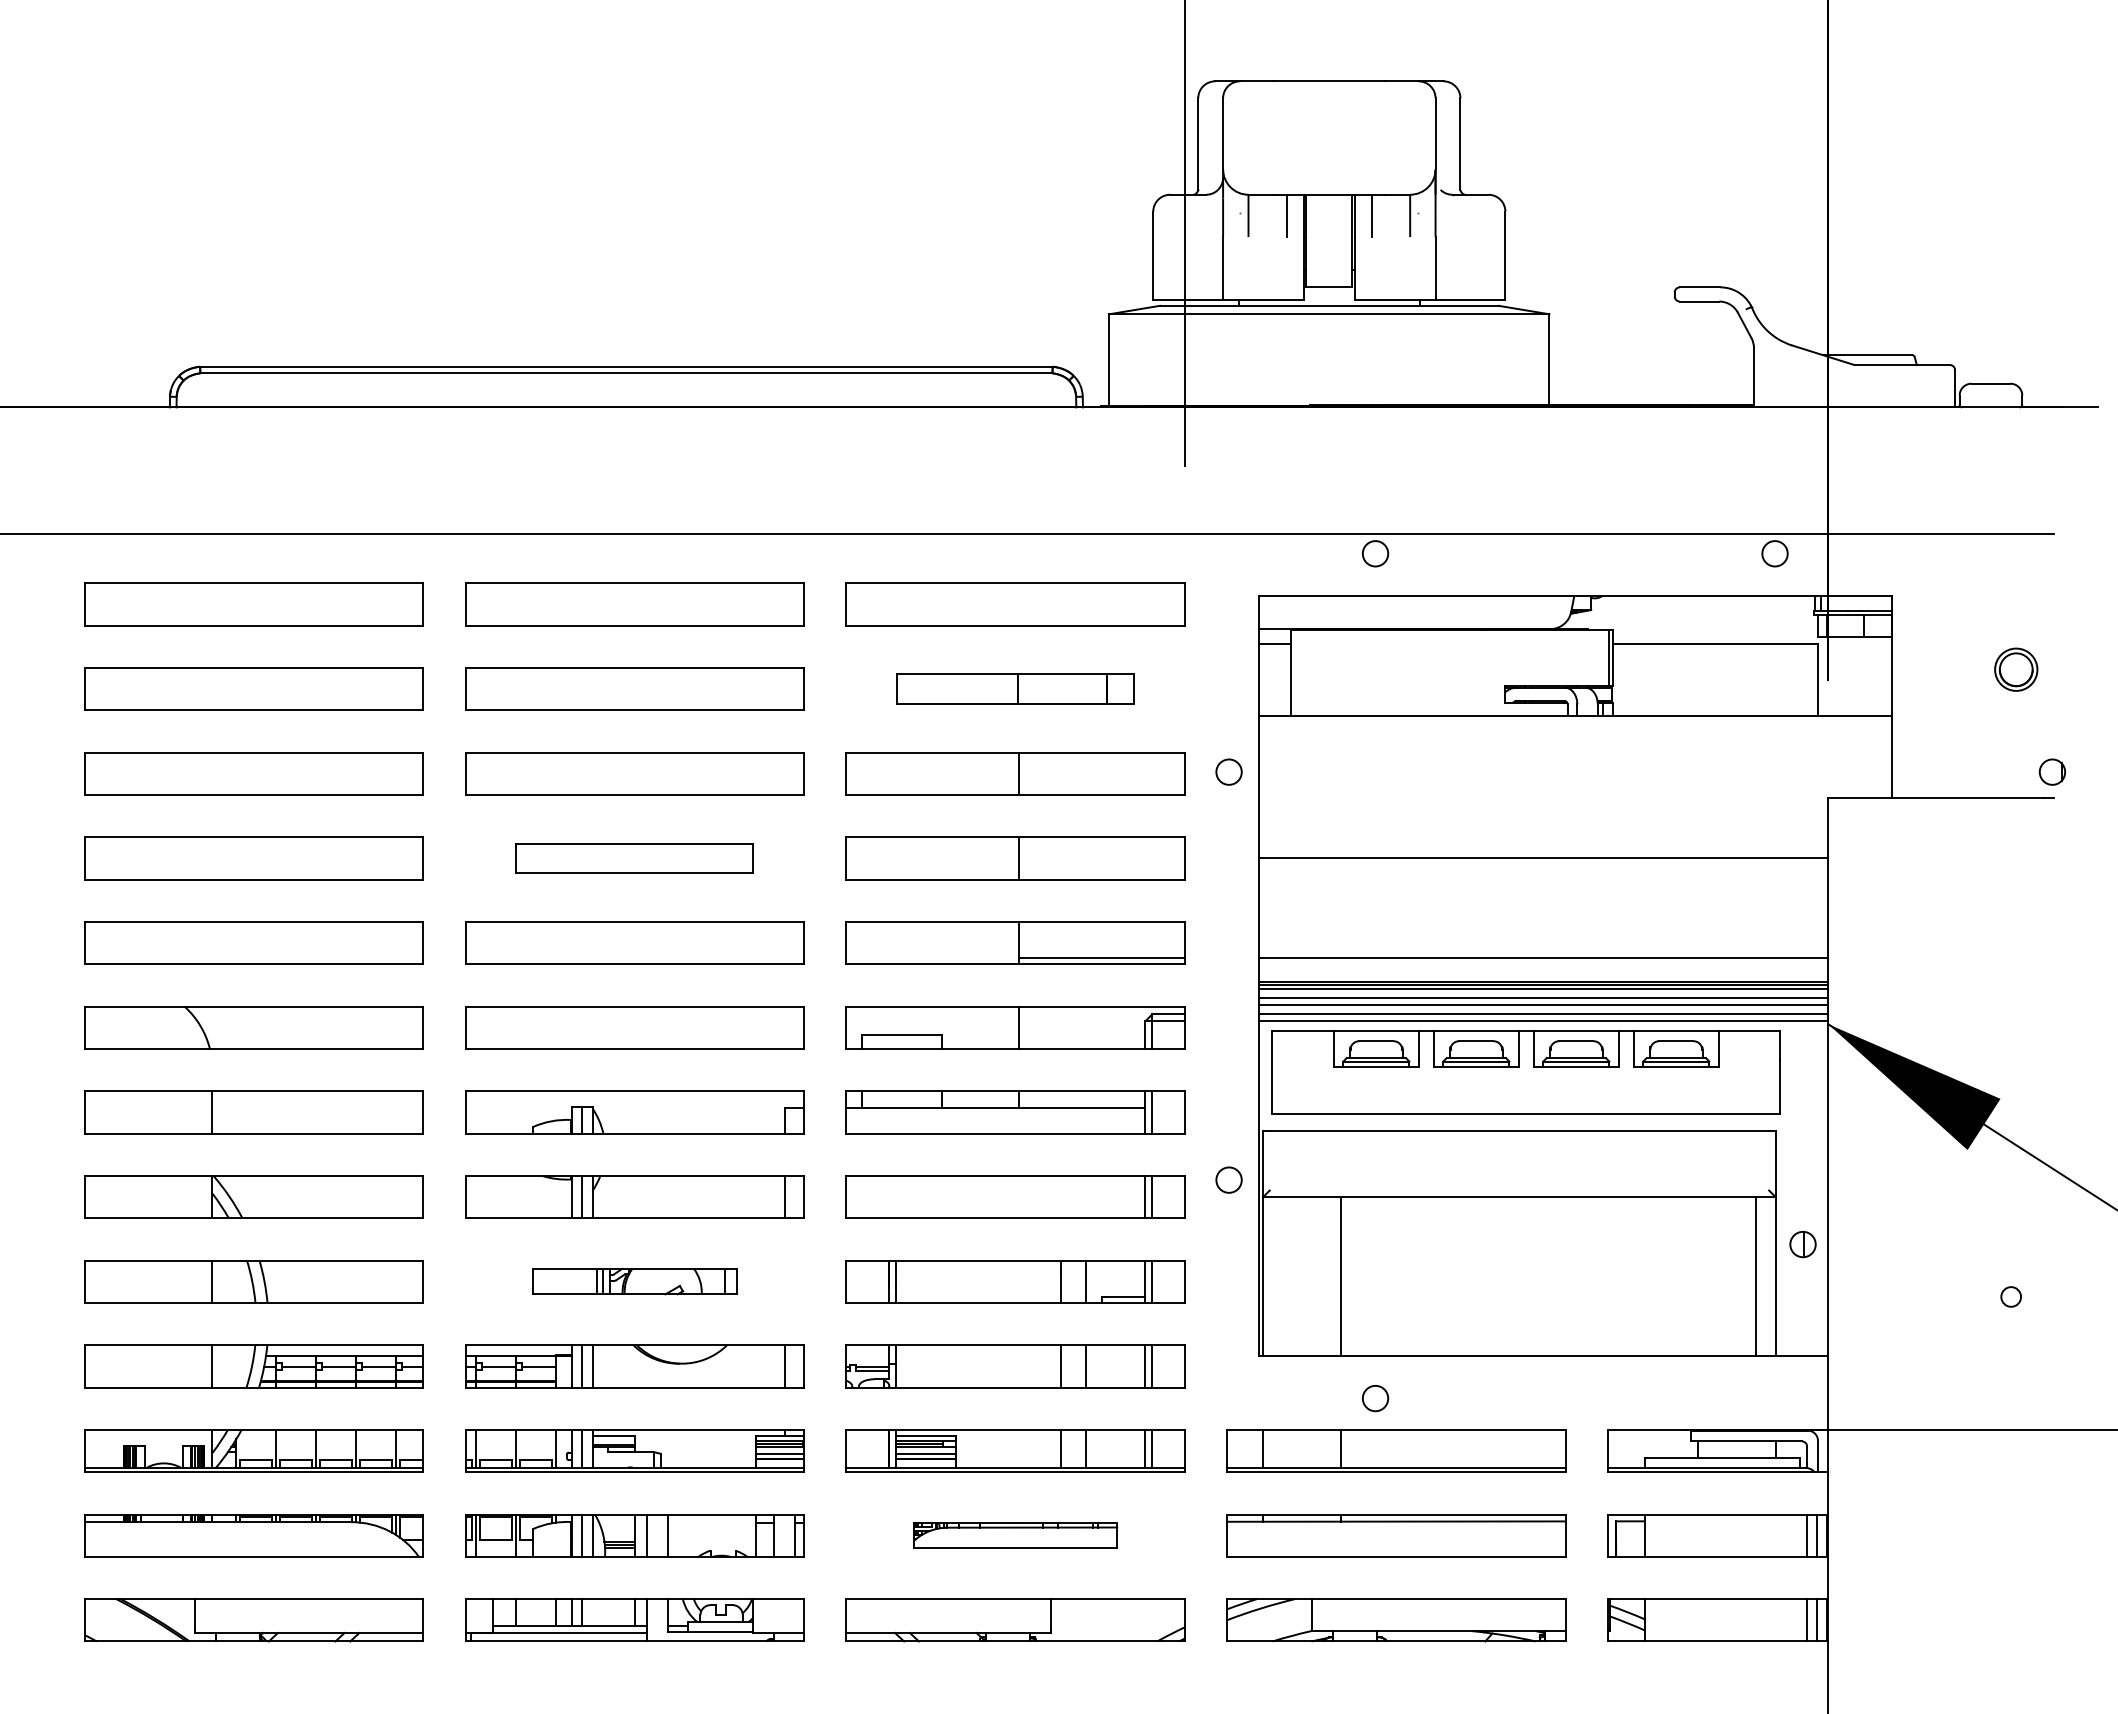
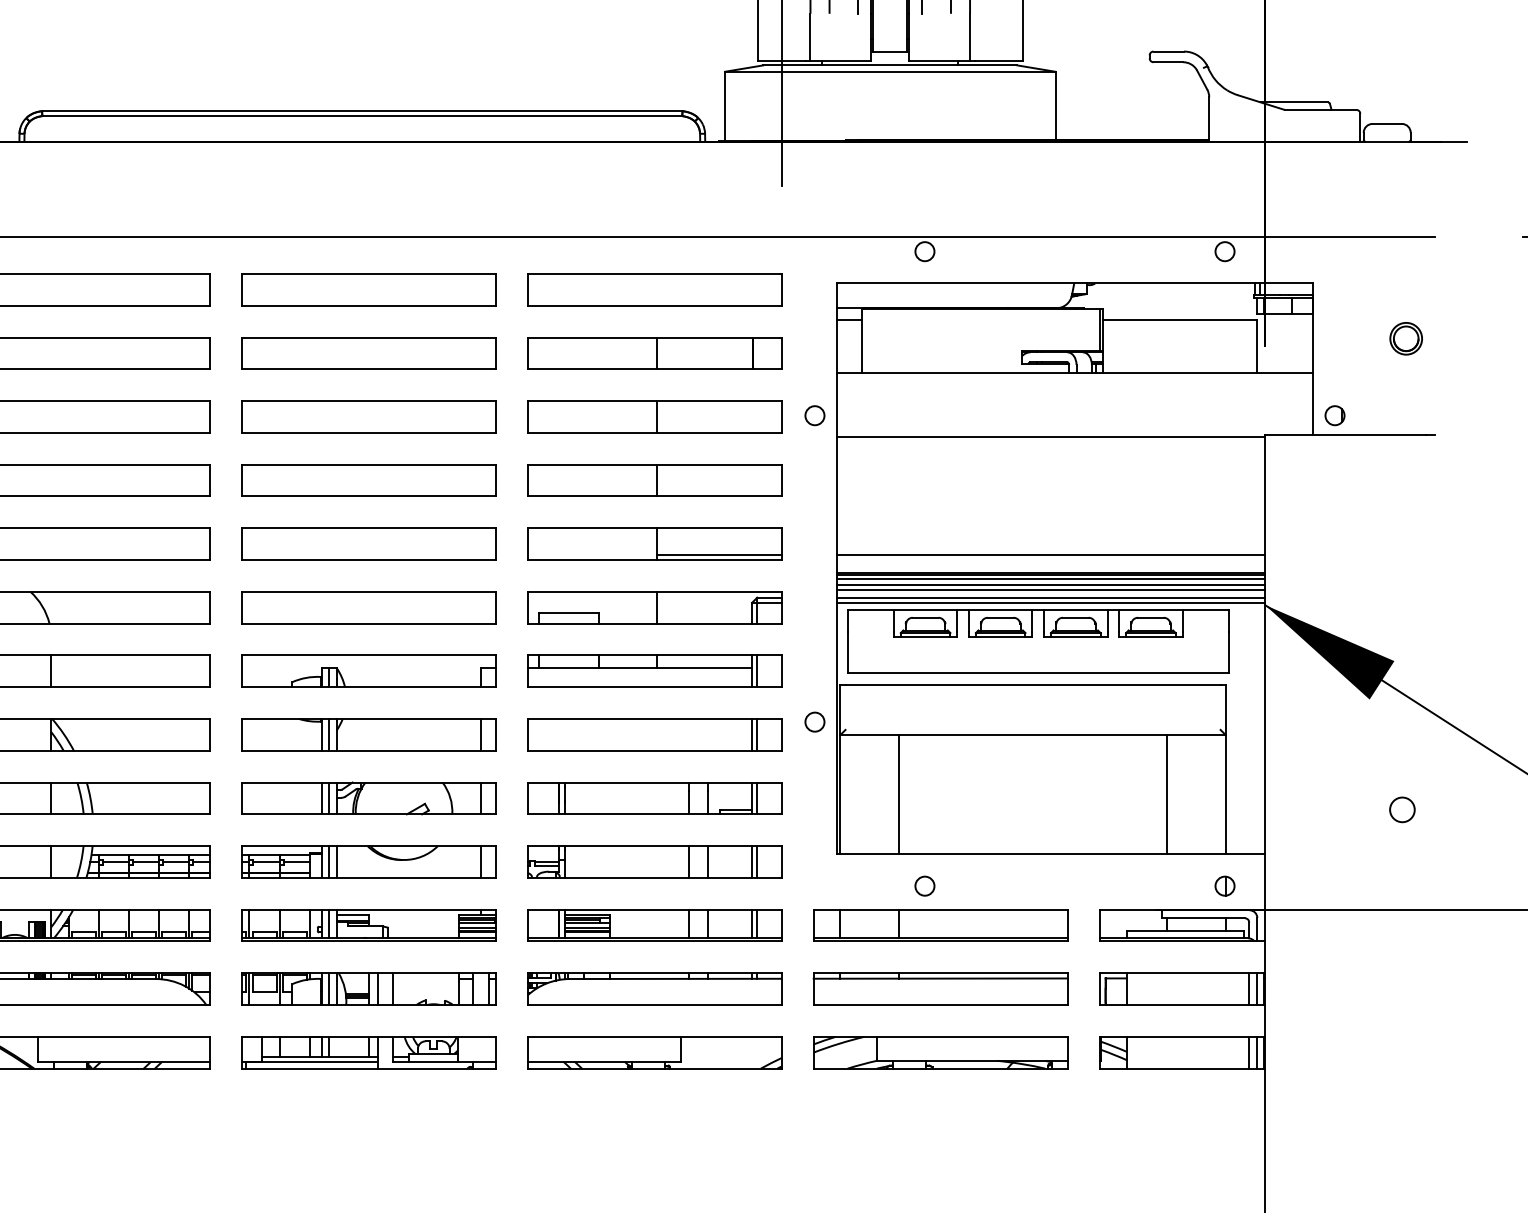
part: (1015, 688) -> (654, 352), size x1.43
part: (2052, 771) -> (1335, 415), moved
line: (1543, 857) -> (1051, 436), moved
part: (634, 858) -> (368, 480), size x1.43
part: (1802, 1244) -> (1224, 886), moved
line: (1756, 1276) -> (1167, 794), moved
part: (634, 1281) -> (368, 798), size x1.67
circle: (2010, 1296) -> (1401, 809), size x1.67
part: (1015, 1535) -> (654, 989), size x1.67

